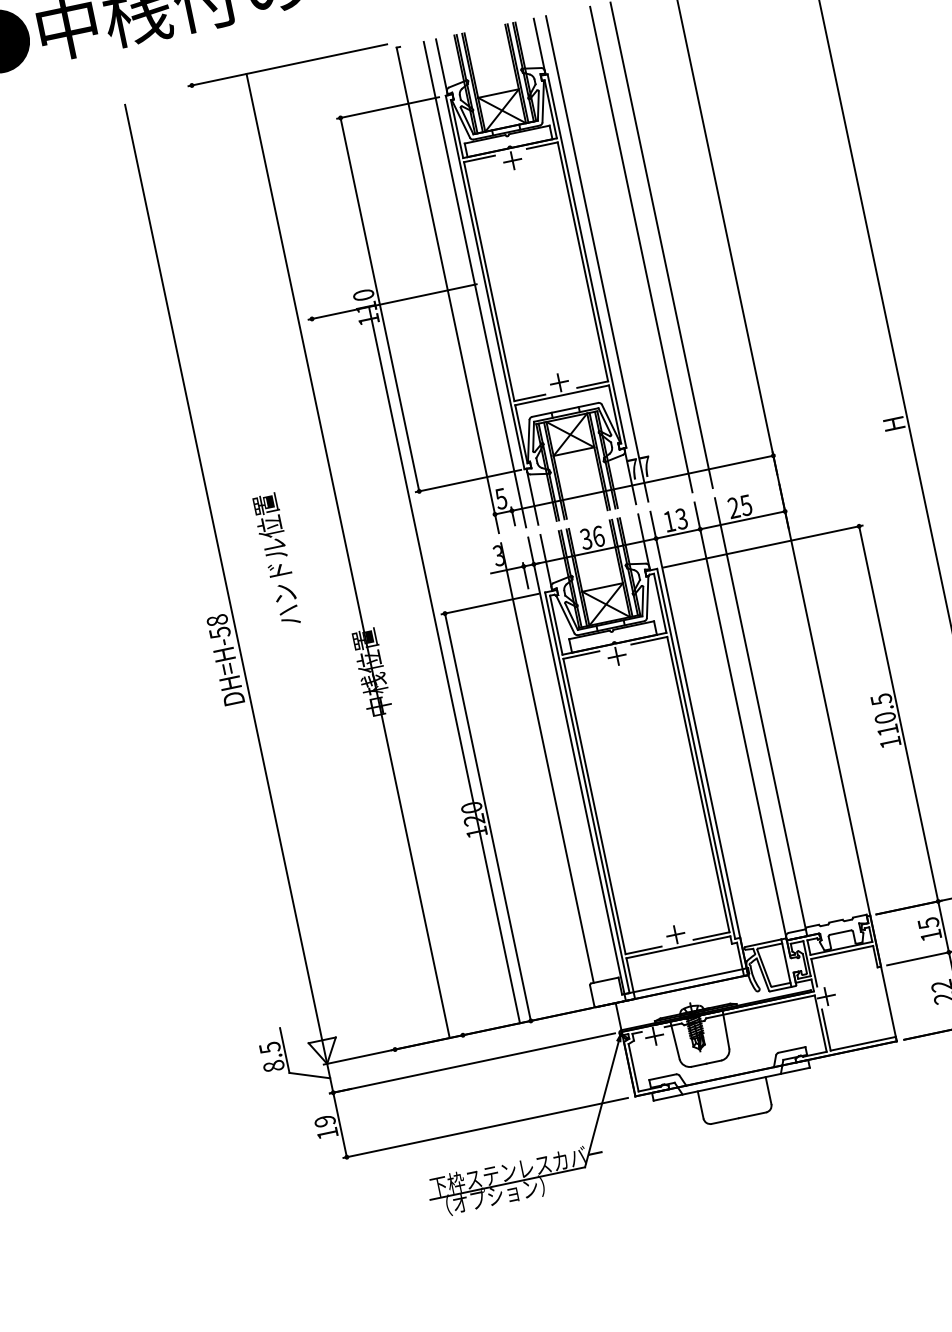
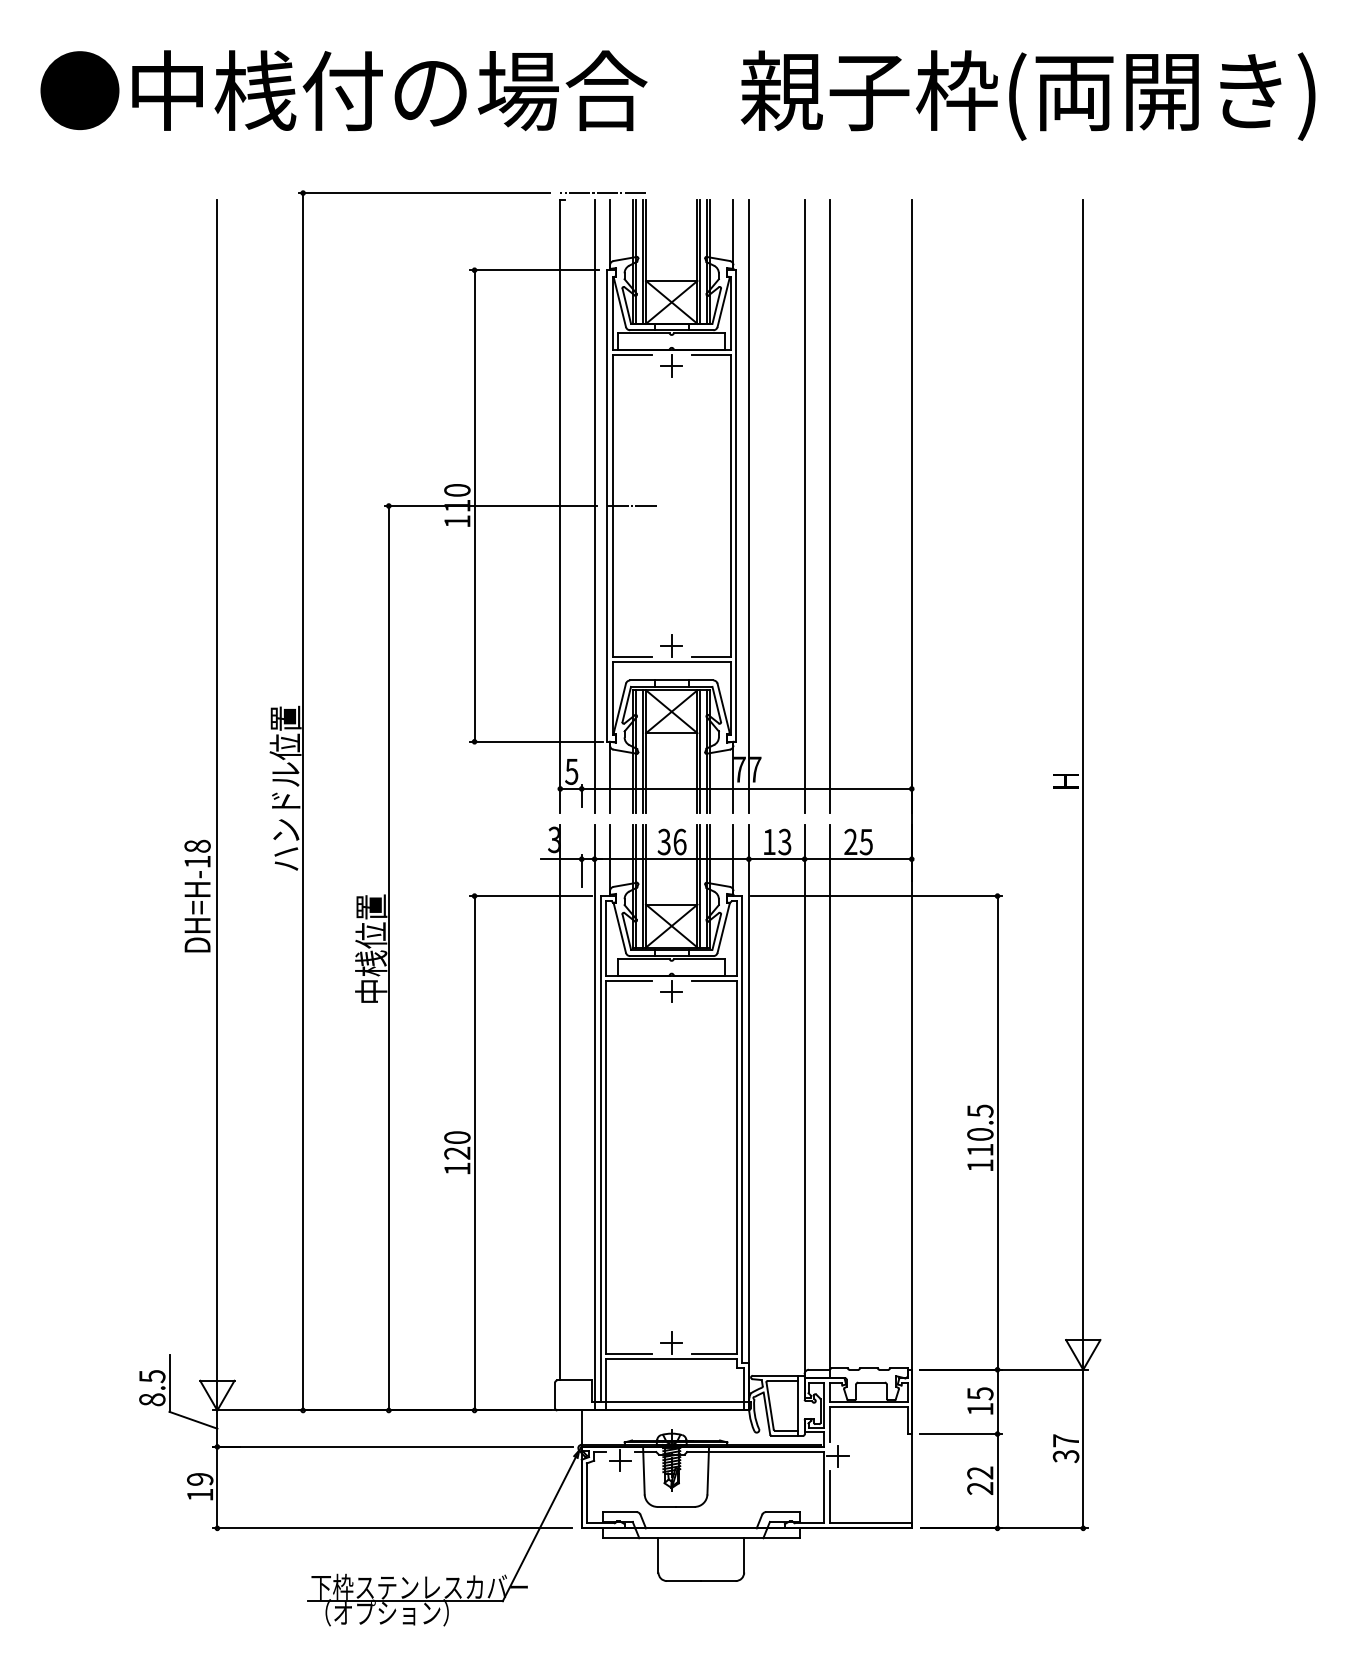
line: (429, 35) -> (603, 193), added
line: (505, 278) -> (632, 506), added
line: (348, 555) -> (303, 801), moved
text: (219, 632) -> (197, 861), DH=H-58 -> DH=H-18
line: (444, 665) -> (388, 958), moved

